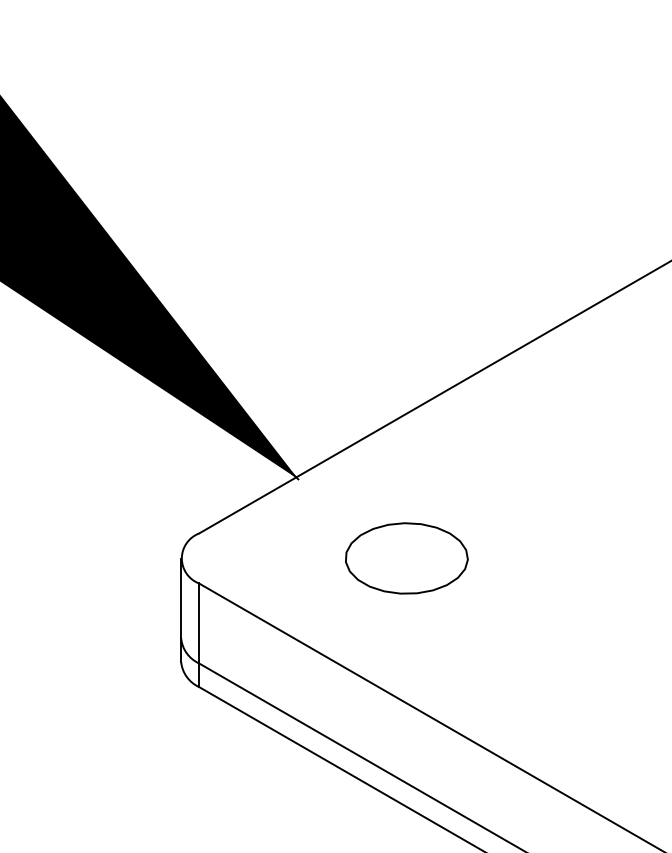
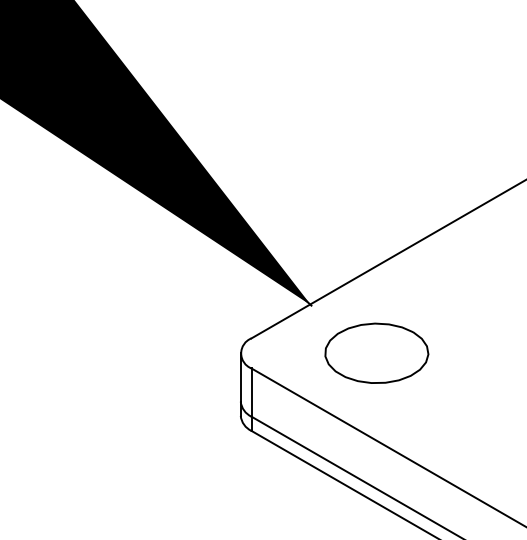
part: (406, 558) -> (376, 353), size x1.4

